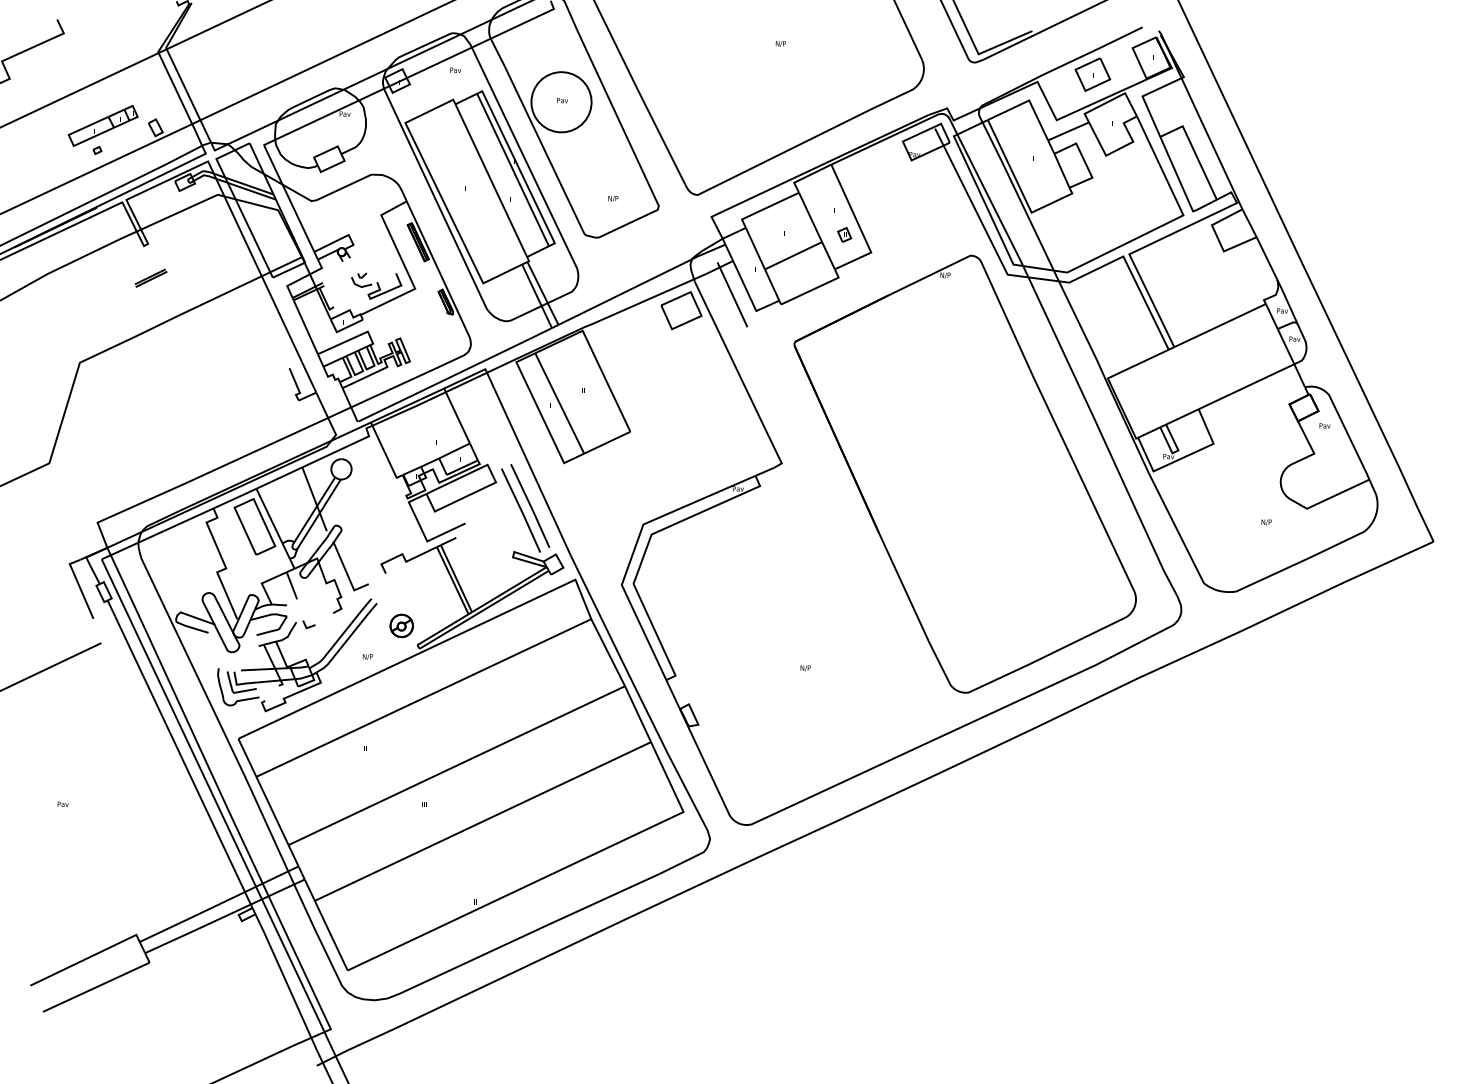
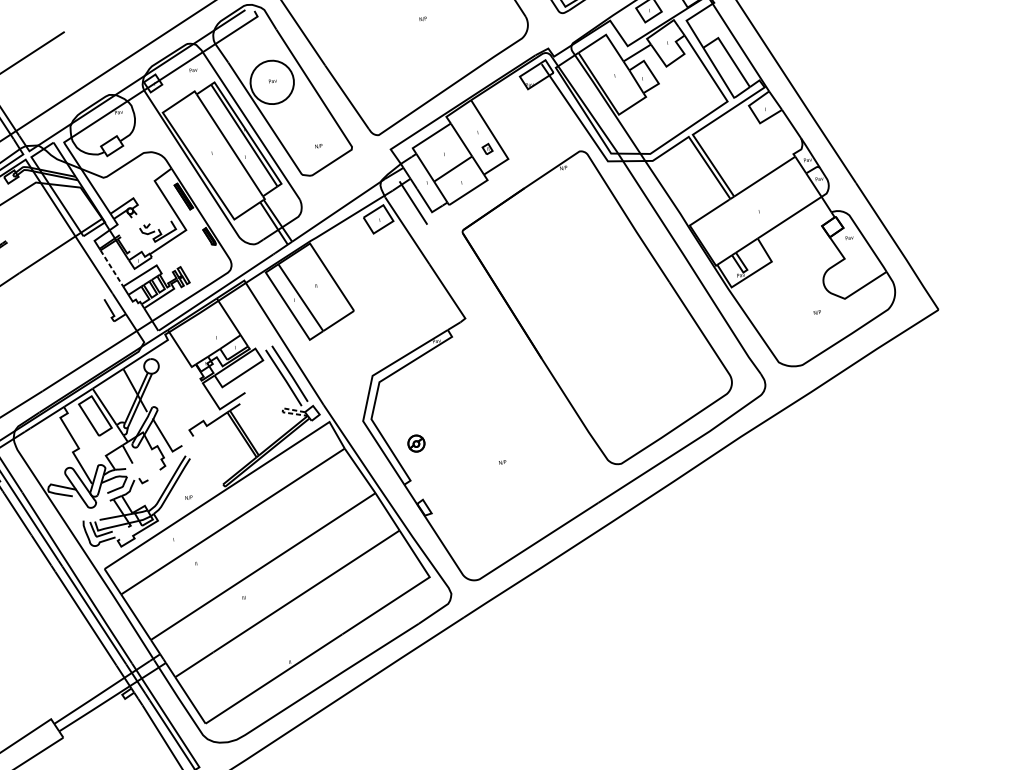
line: (305, 327) -> (111, 268), solid -> dashed
line: (512, 557) -> (282, 412), solid -> dashed
part: (401, 625) -> (416, 443), moved

